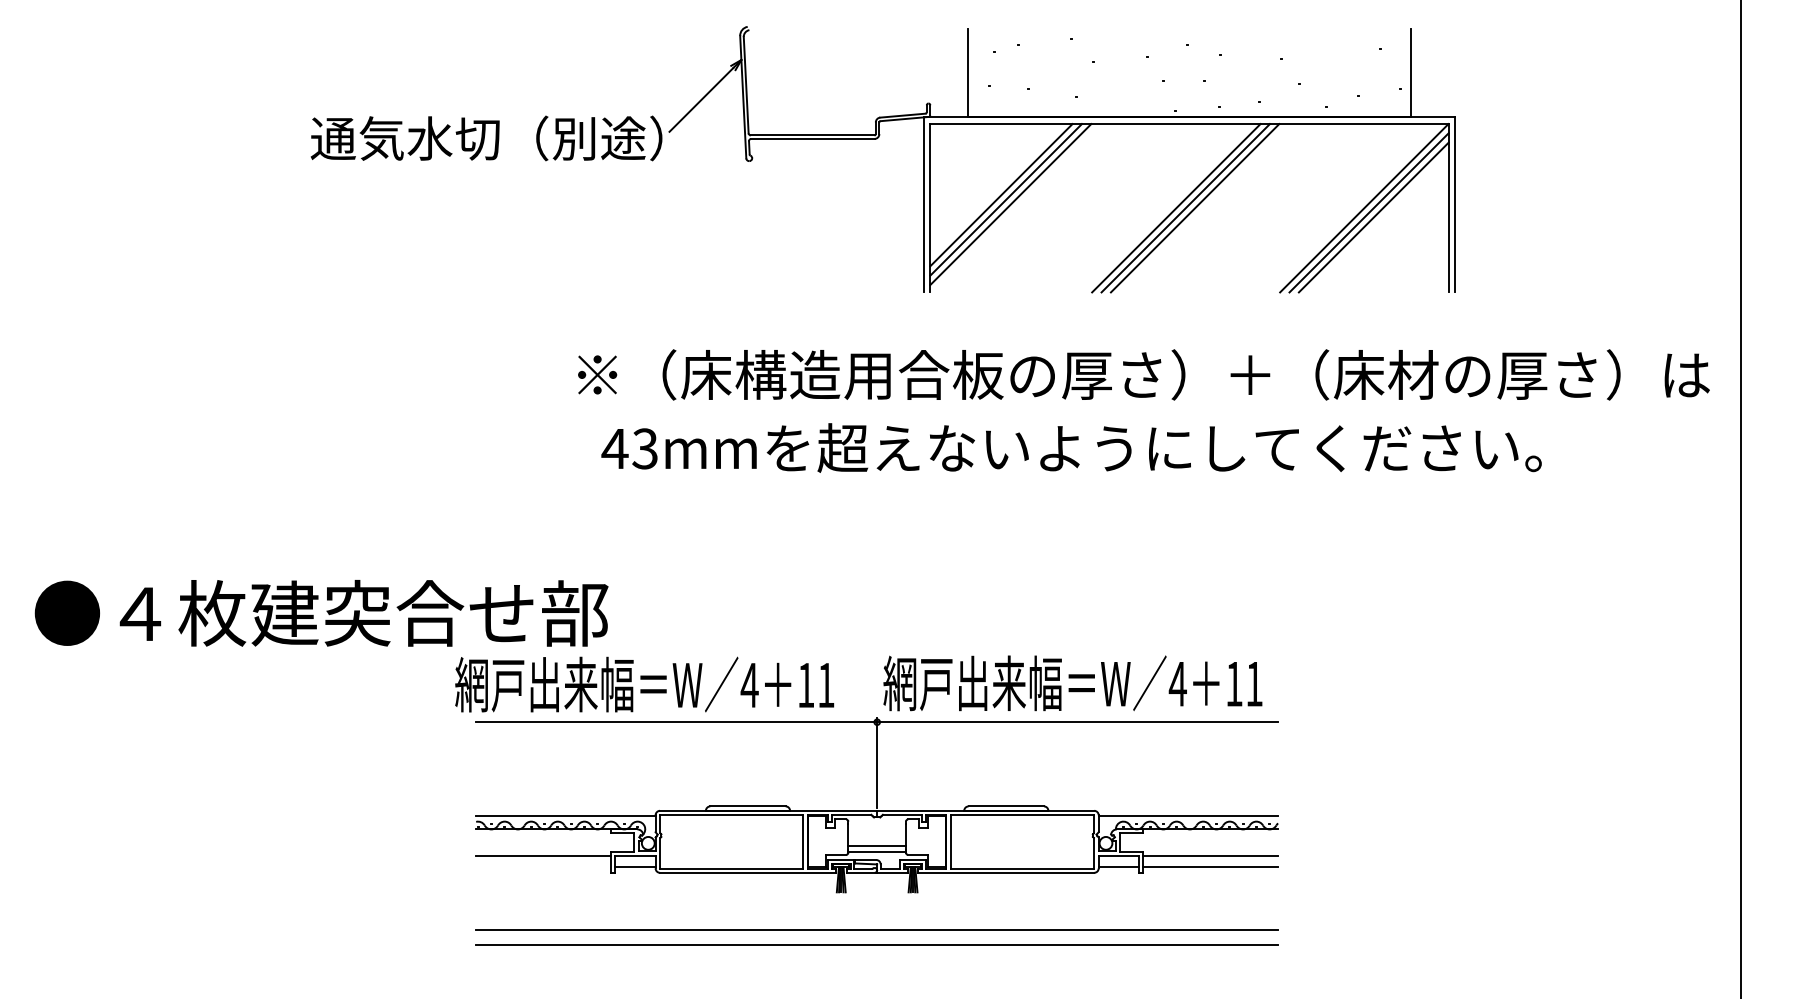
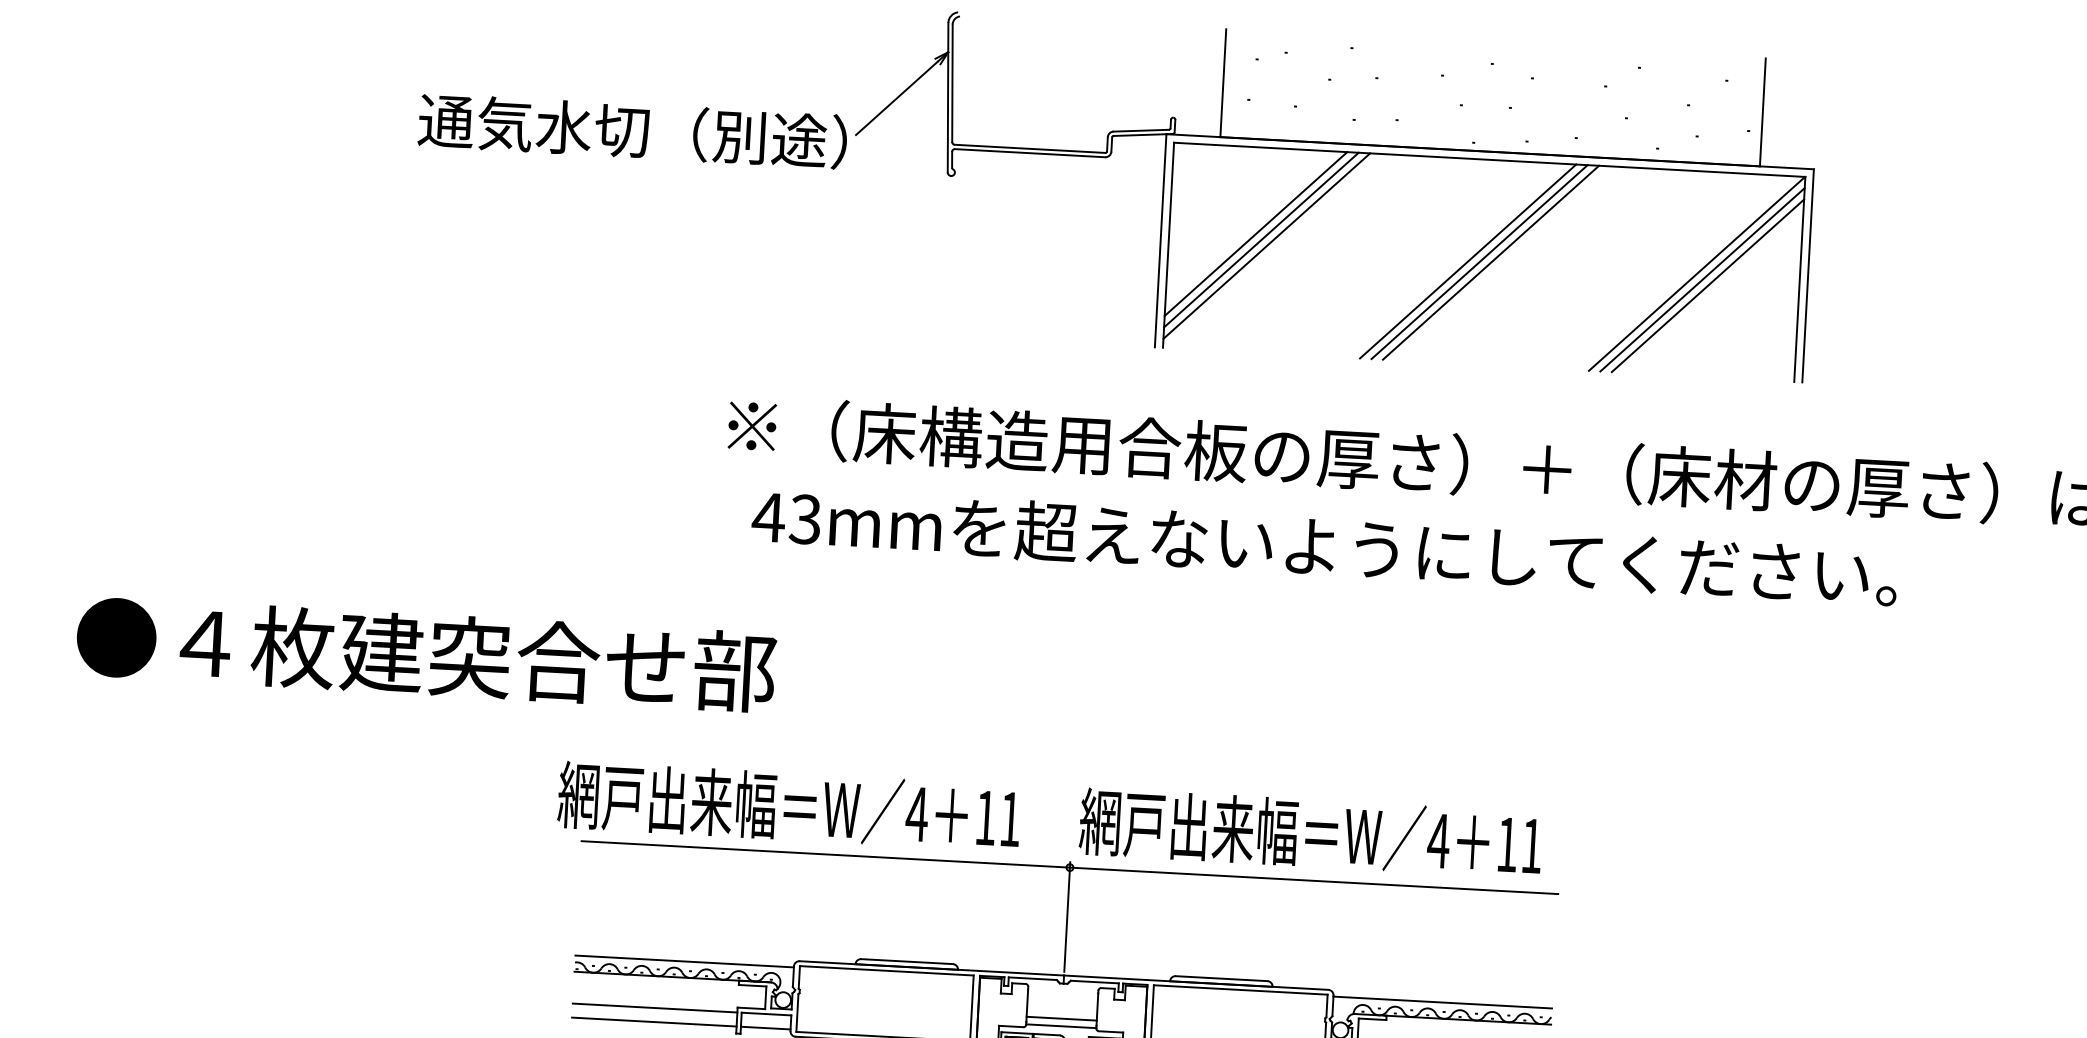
text: (321, 613) -> (426, 654), moved
line: (543, 867) -> (654, 1022), added

